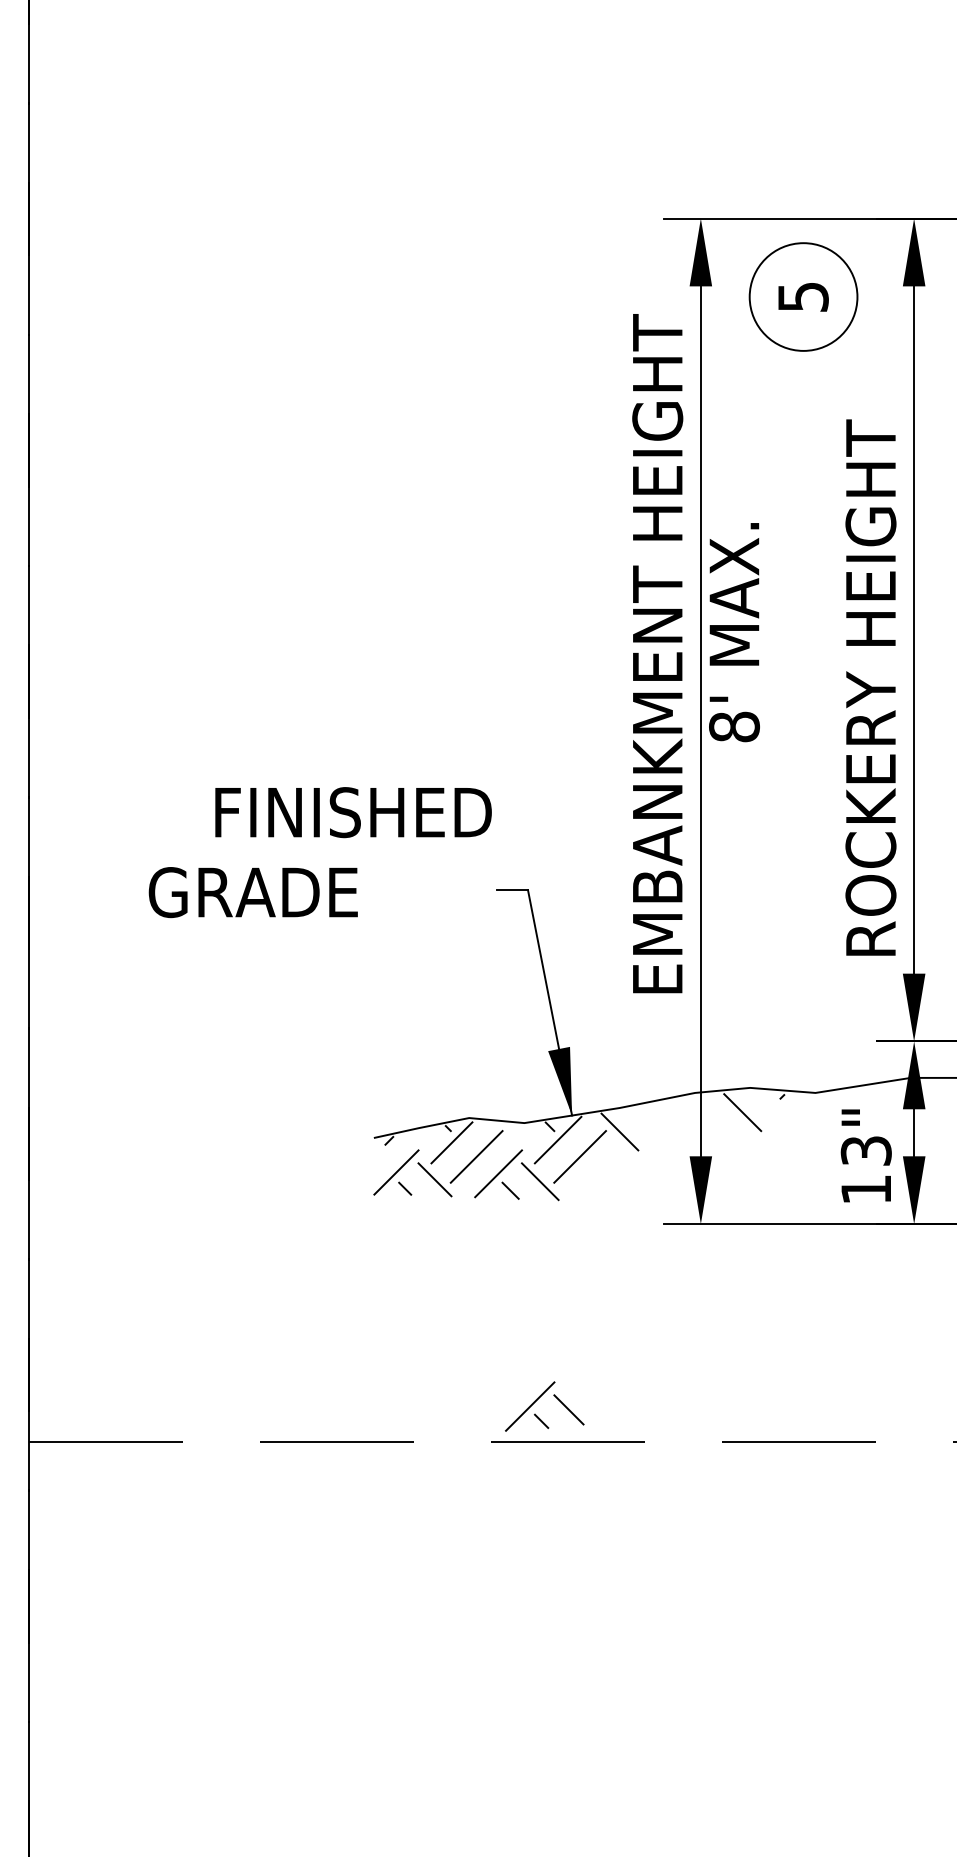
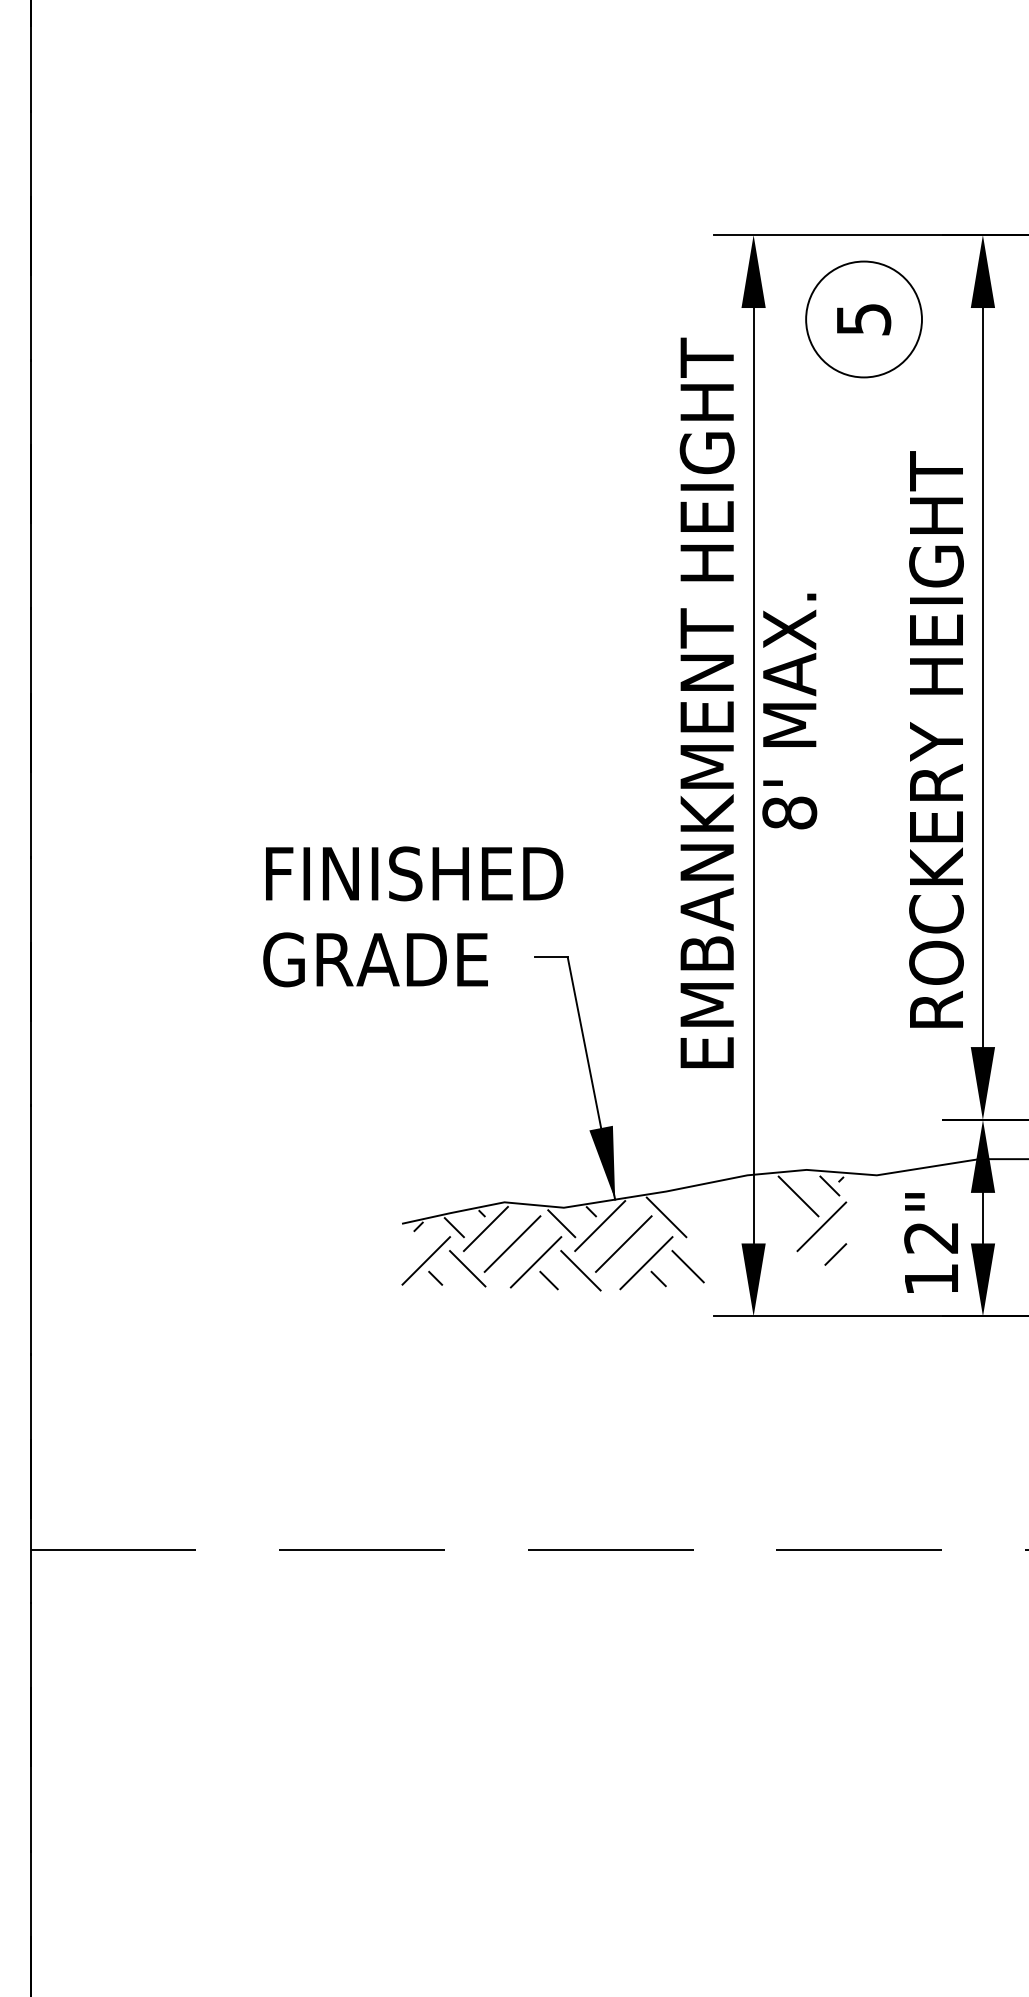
text: (734, 632) -> (789, 711), moved
text: (353, 812) -> (414, 873), moved
text: (252, 892) -> (374, 959), moved
line: (771, 1102) -> (829, 1185), added
line: (521, 1137) -> (560, 1223), added
line: (763, 1140) -> (820, 1226), added
line: (422, 1141) -> (454, 1227), added
text: (866, 1150) -> (931, 1237), 13" -> 12"
line: (776, 1166) -> (834, 1254), added
part: (538, 1399) -> (655, 1255), moved

